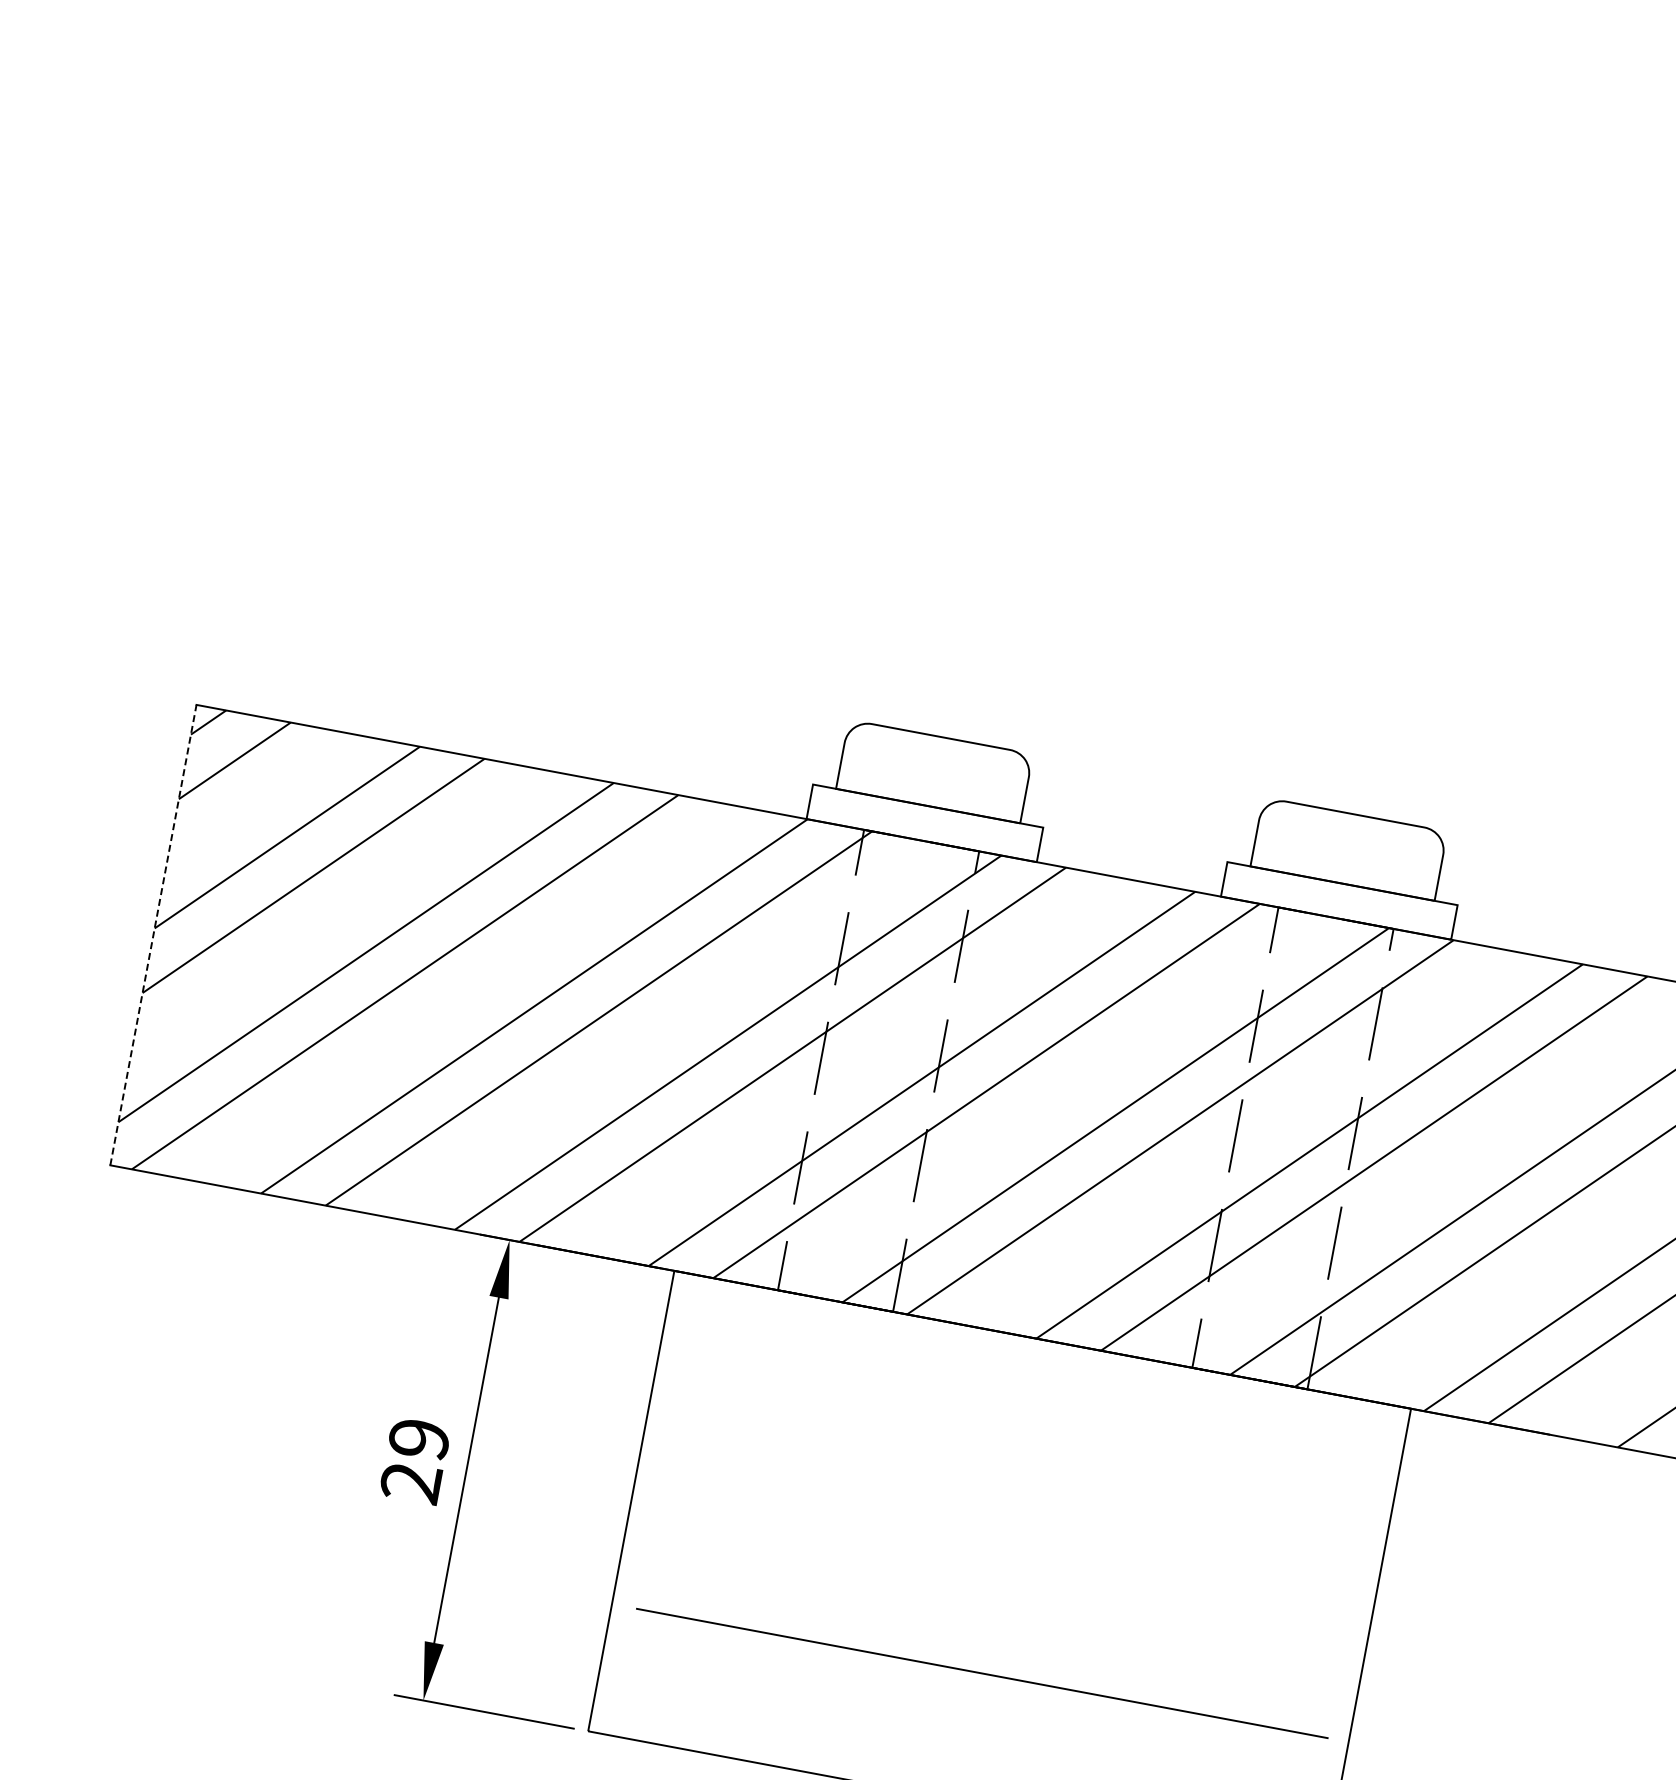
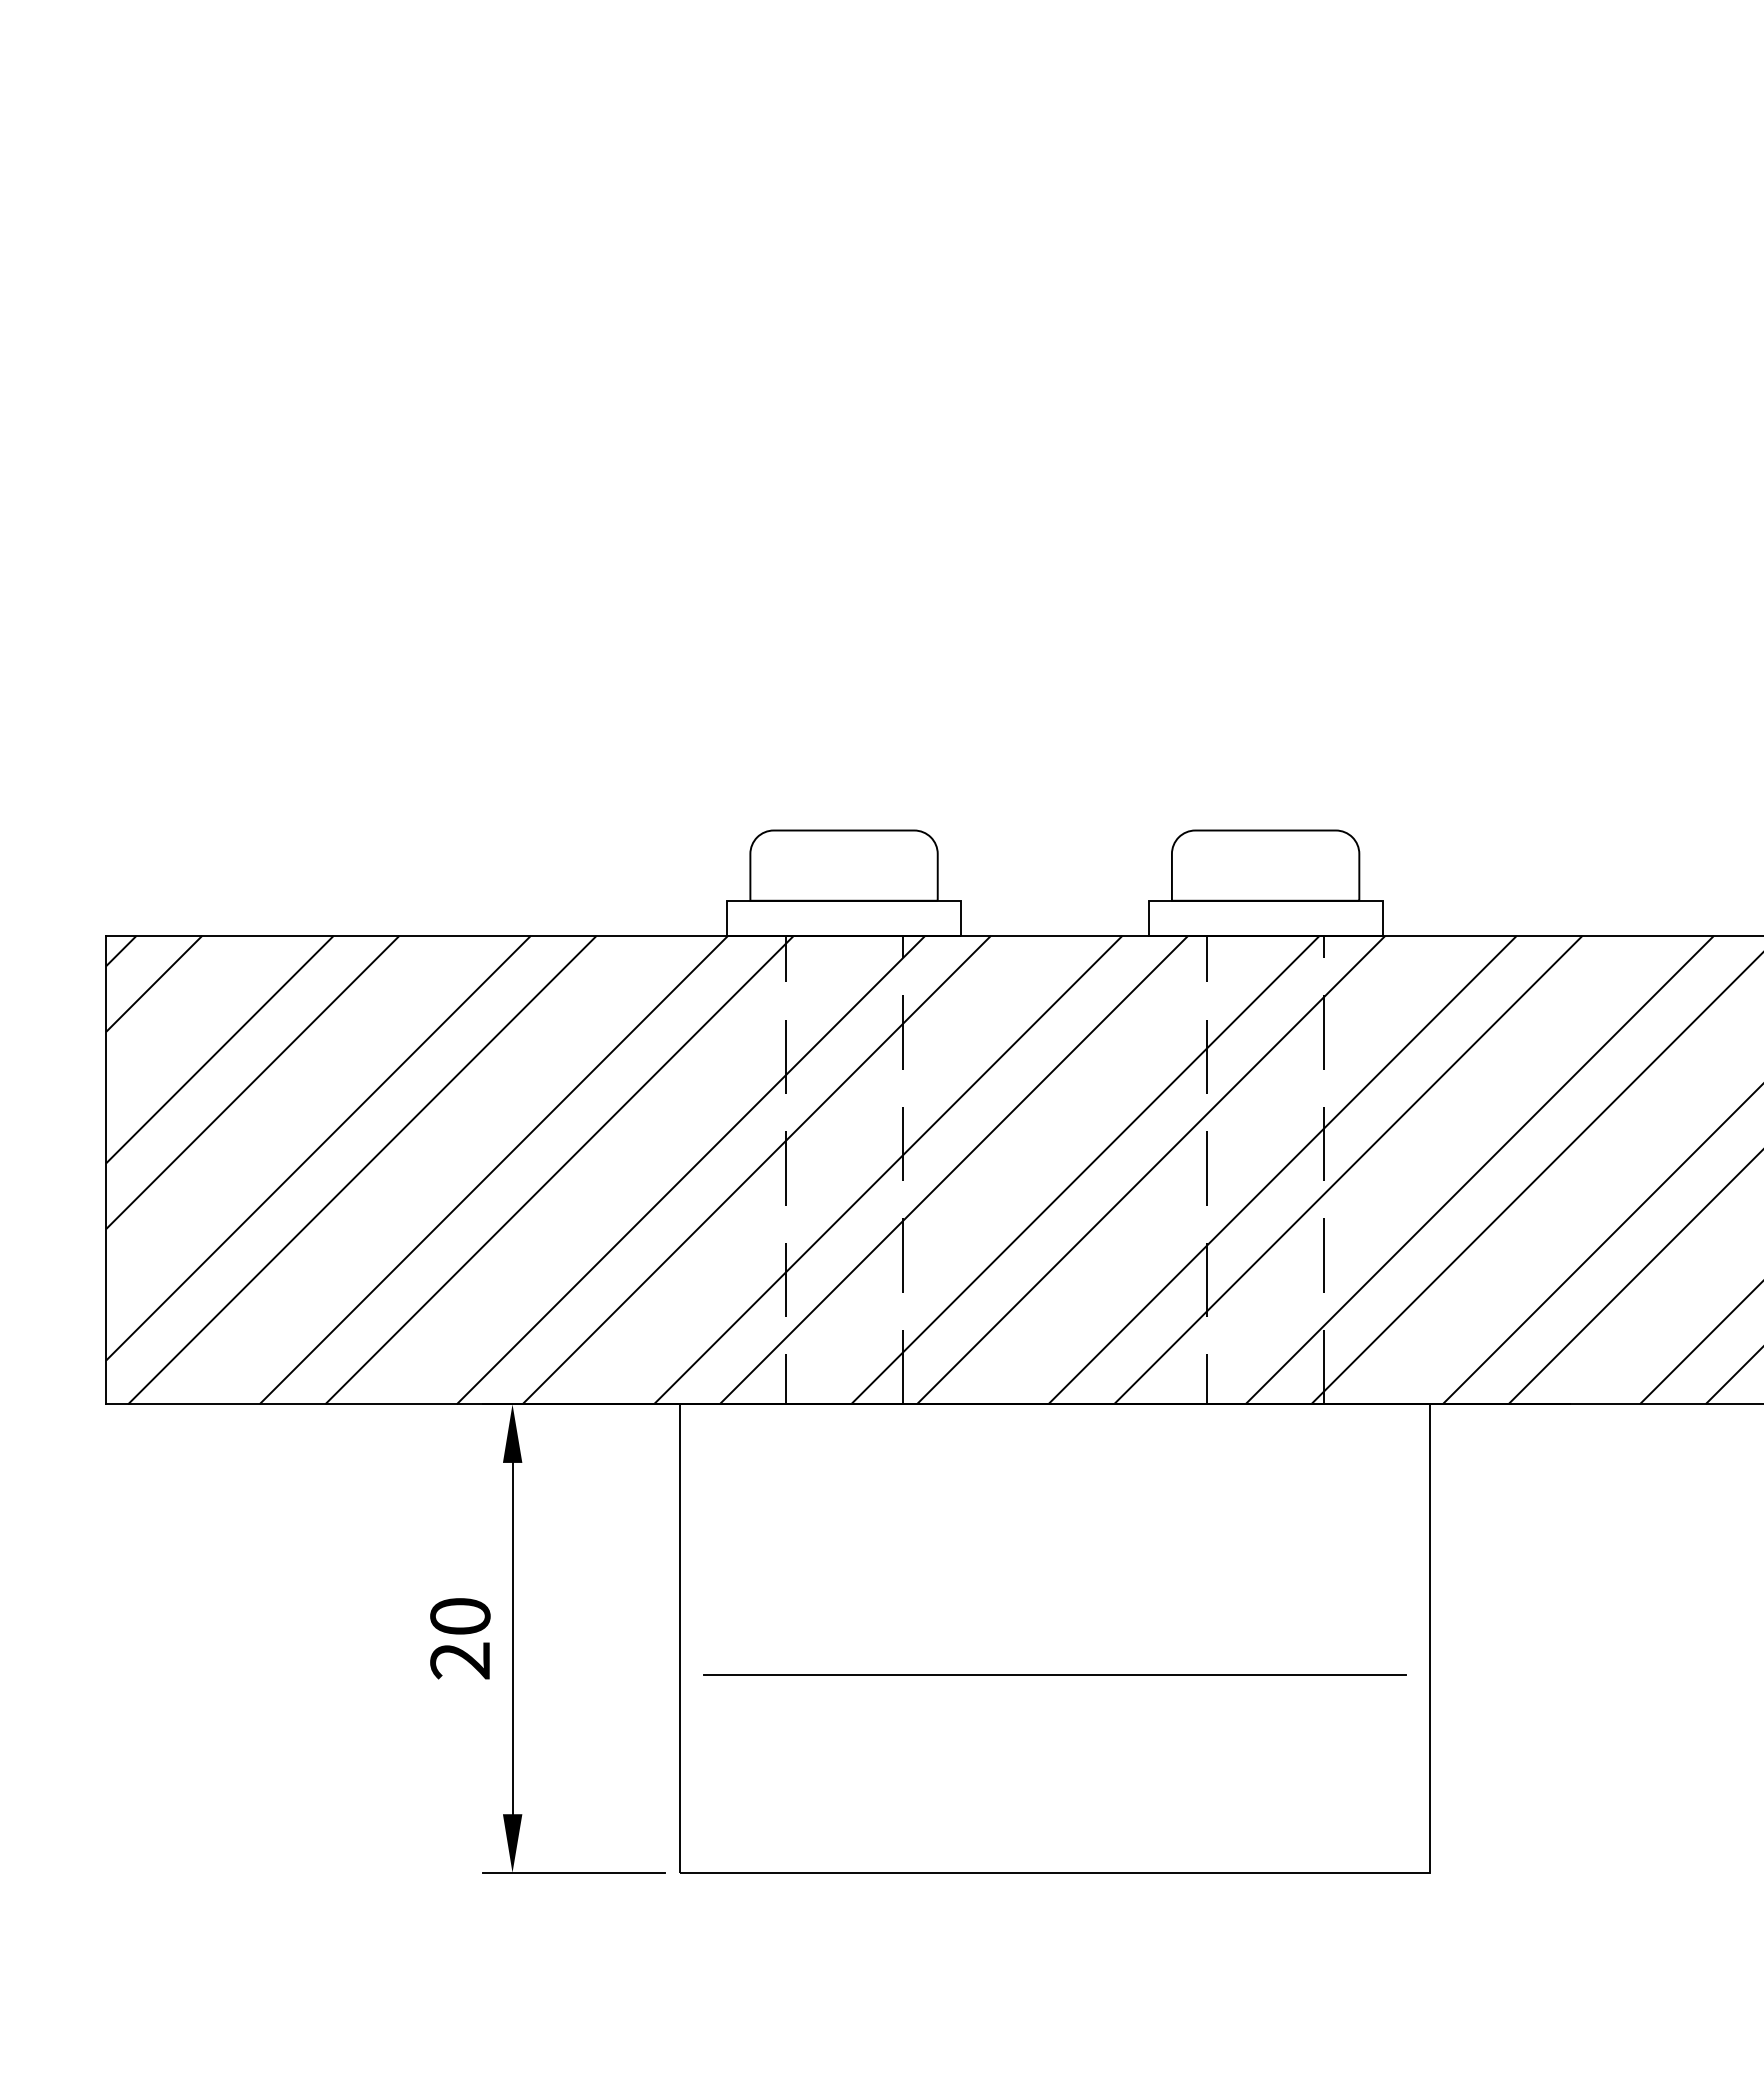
line: (153, 934) -> (106, 1169), dashed -> solid
text: (419, 1439) -> (460, 1616), 29 -> 20
line: (982, 1672) -> (1054, 1674), moved

